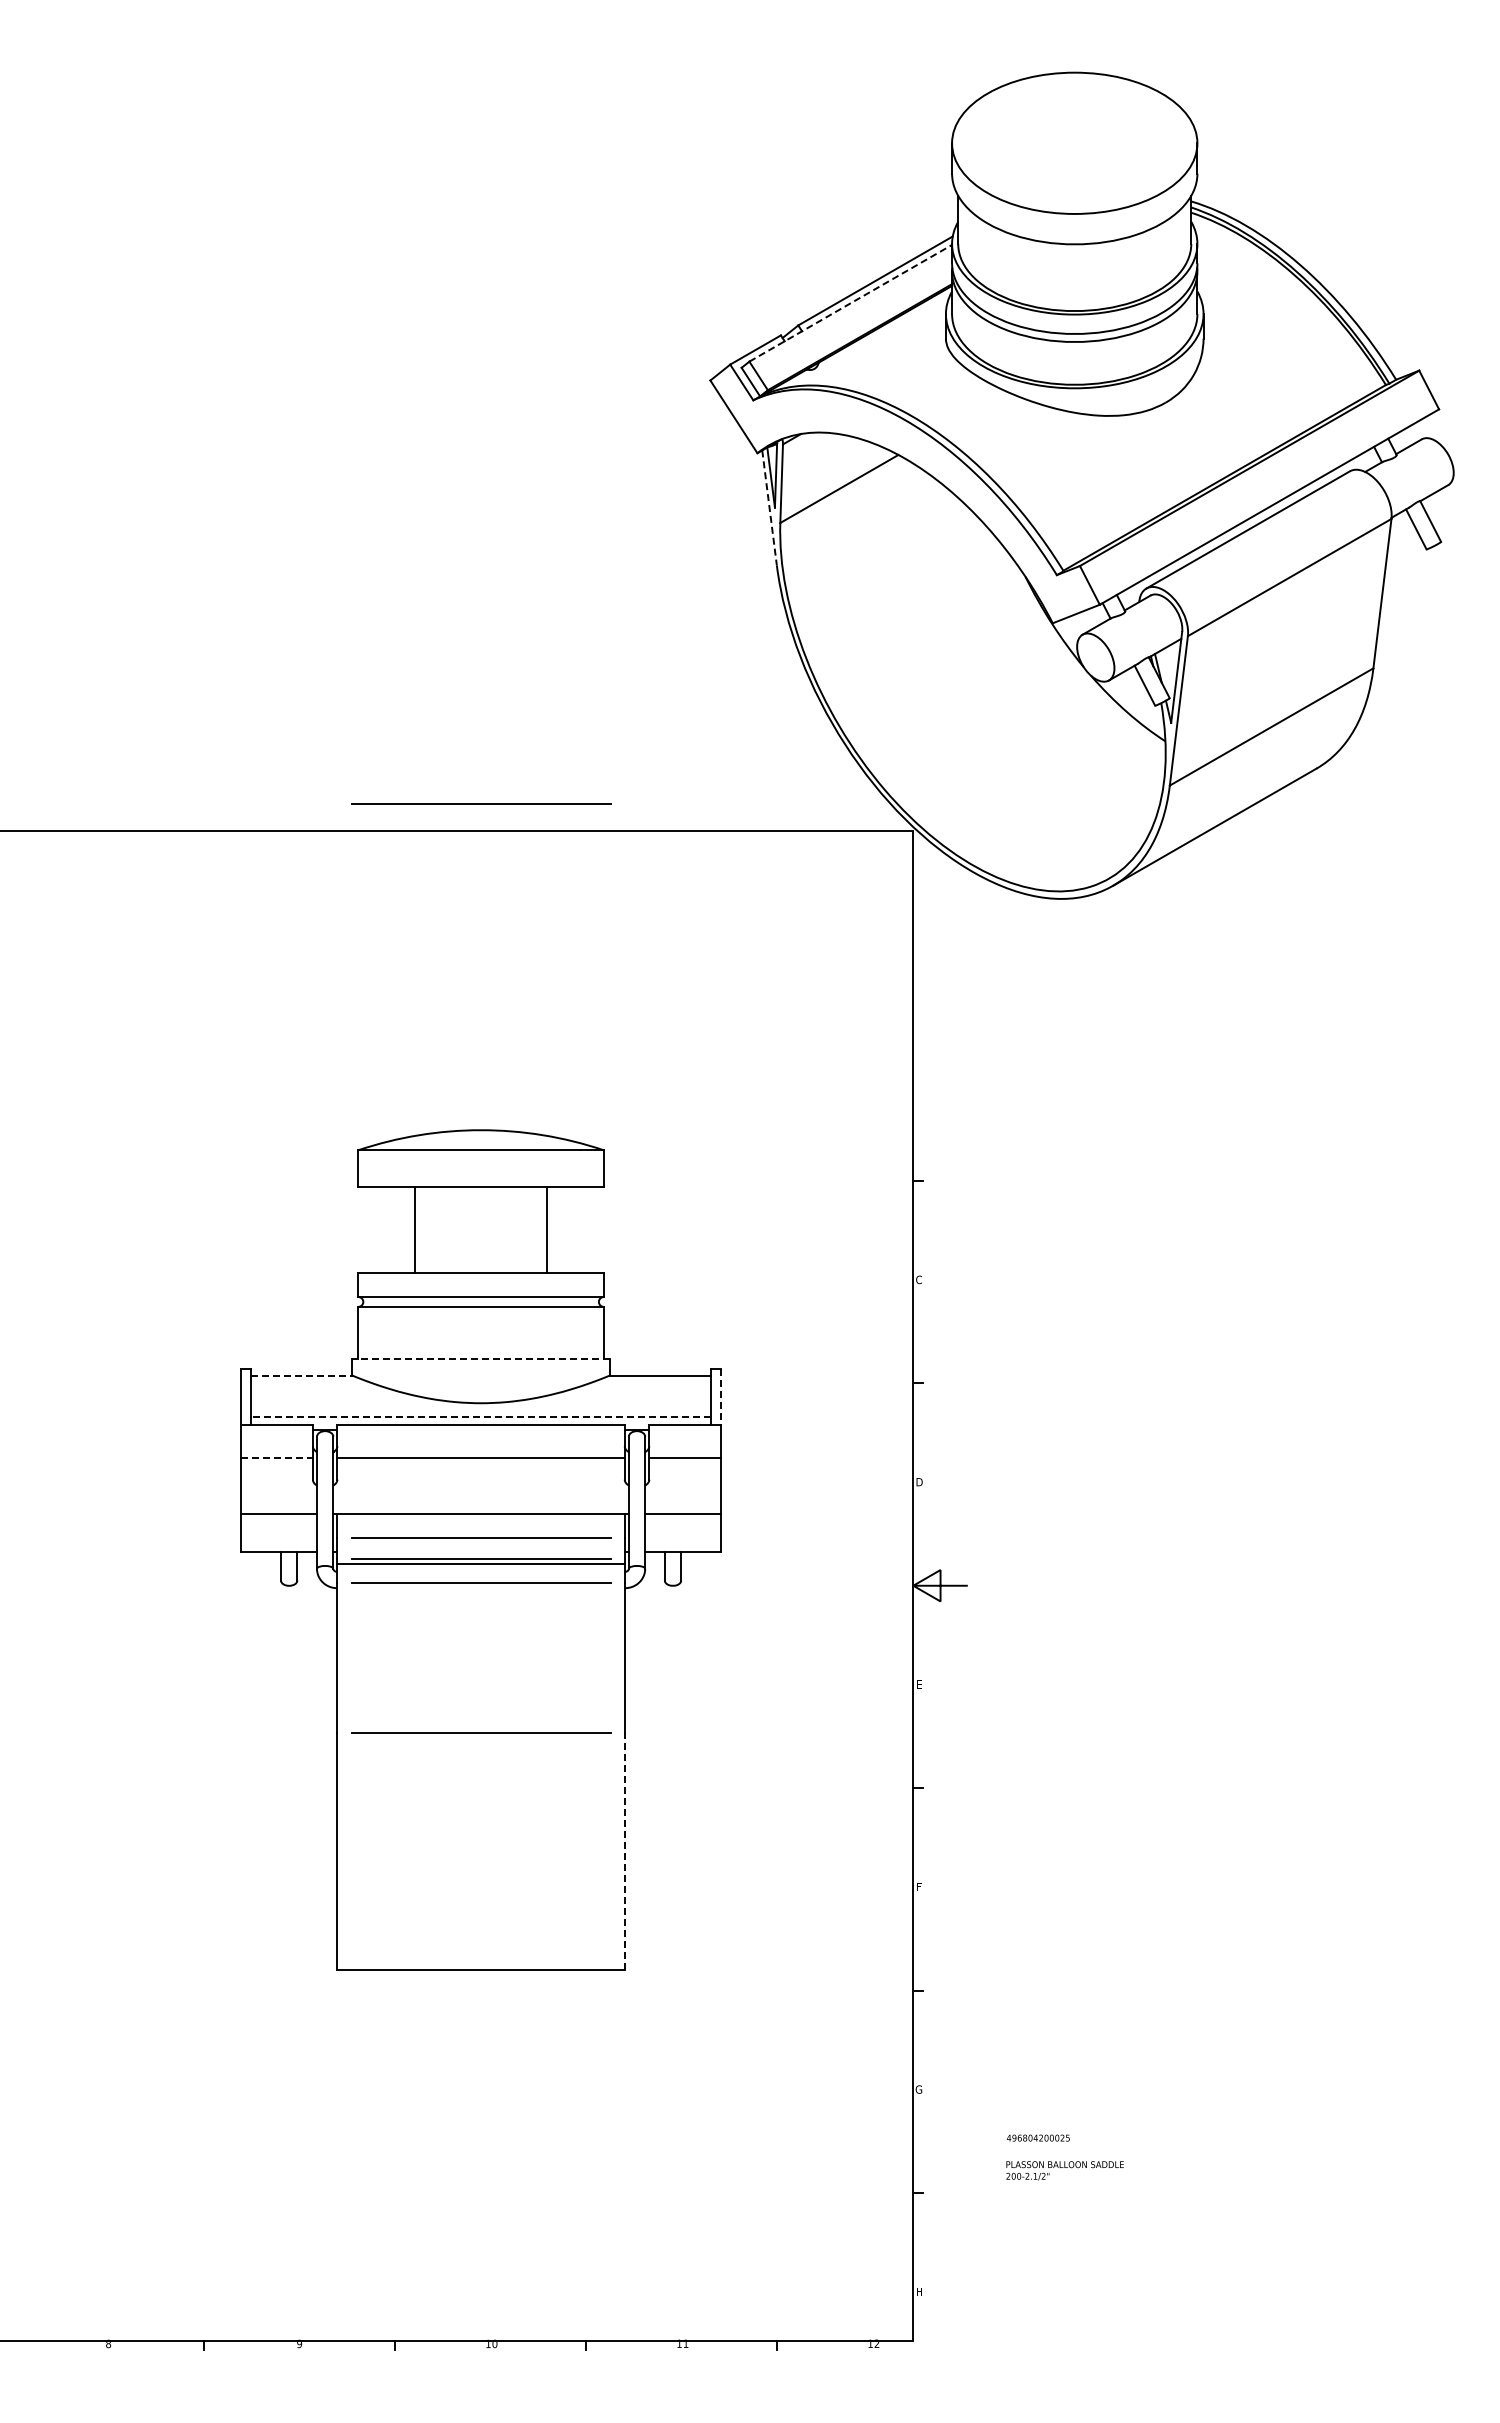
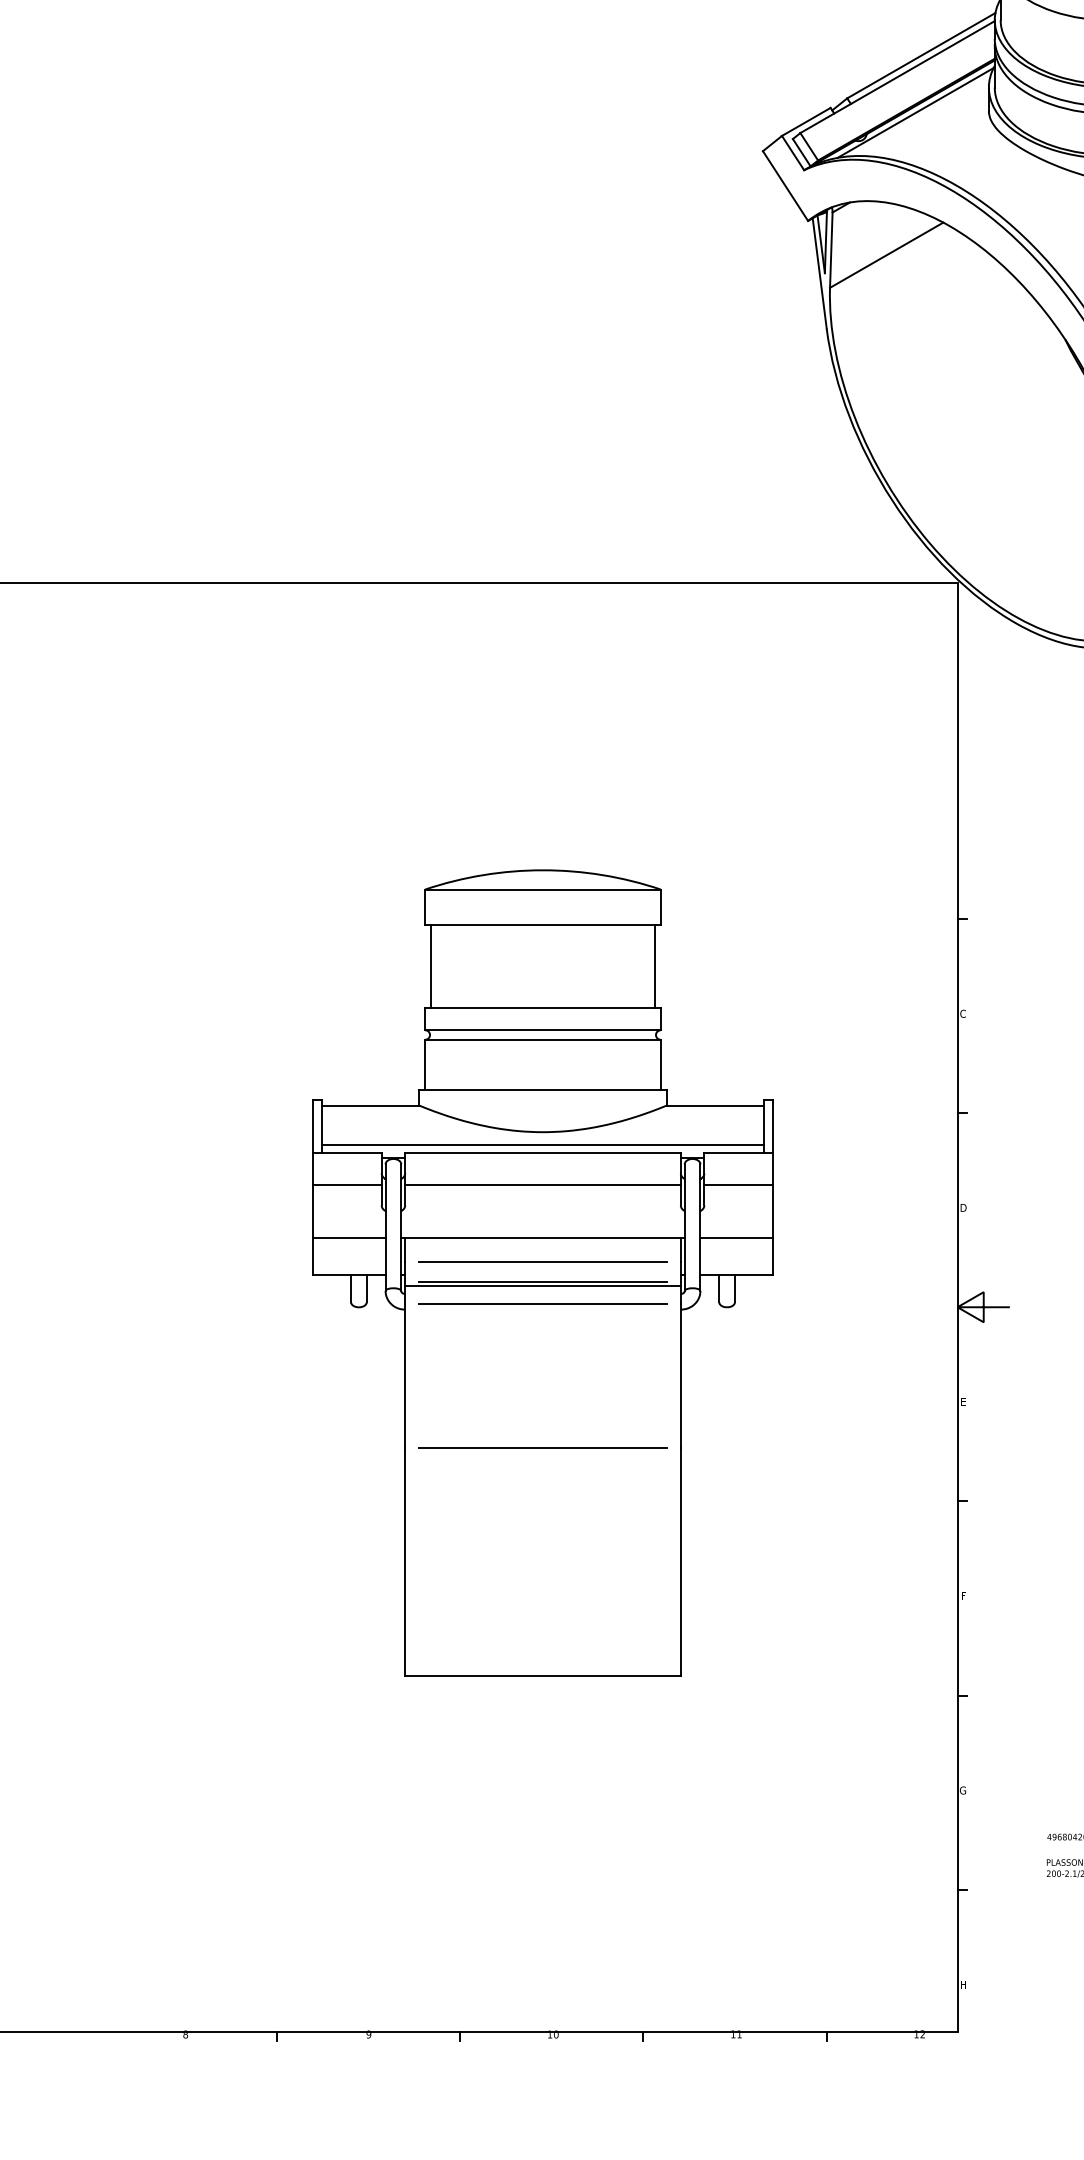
line: (850, 303) -> (897, 77), dashed -> solid
line: (869, 340) -> (915, 112), added
line: (769, 507) -> (819, 272), dashed -> solid
line: (481, 803) -> (543, 556), removed
line: (414, 1230) -> (431, 966), moved
line: (546, 1230) -> (654, 966), moved
line: (481, 1359) -> (543, 1090), dashed -> solid
line: (301, 1375) -> (370, 1105), dashed -> solid
line: (721, 1396) -> (773, 1125), dashed -> solid
line: (480, 1417) -> (542, 1145), dashed -> solid
line: (277, 1458) -> (347, 1185), dashed -> solid
line: (625, 1850) -> (681, 1561), dashed -> solid

